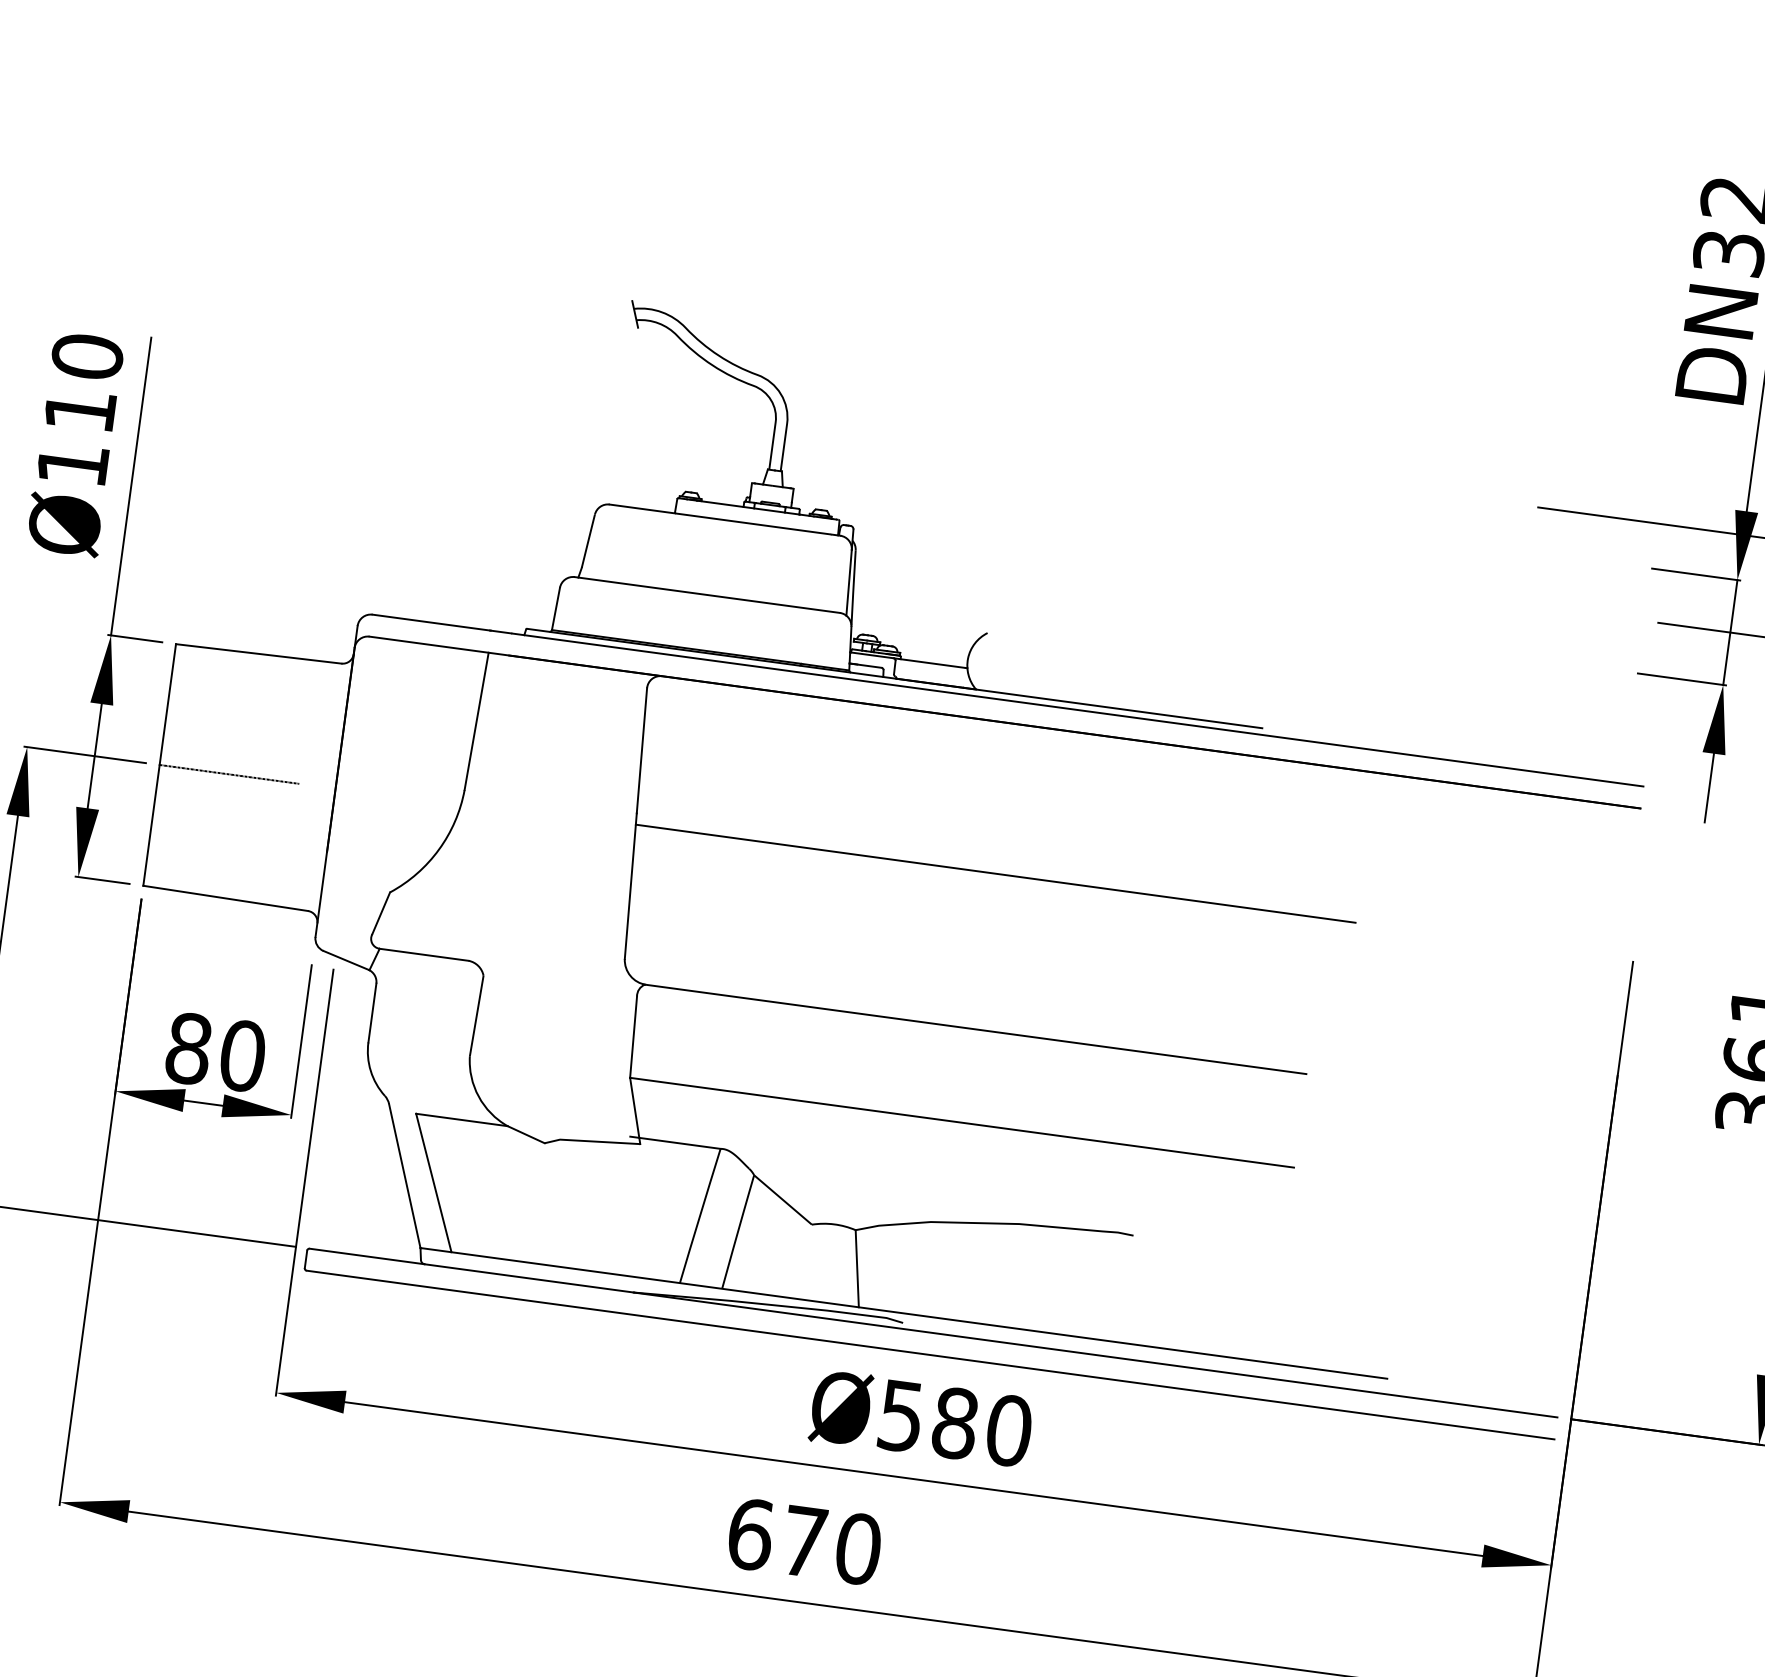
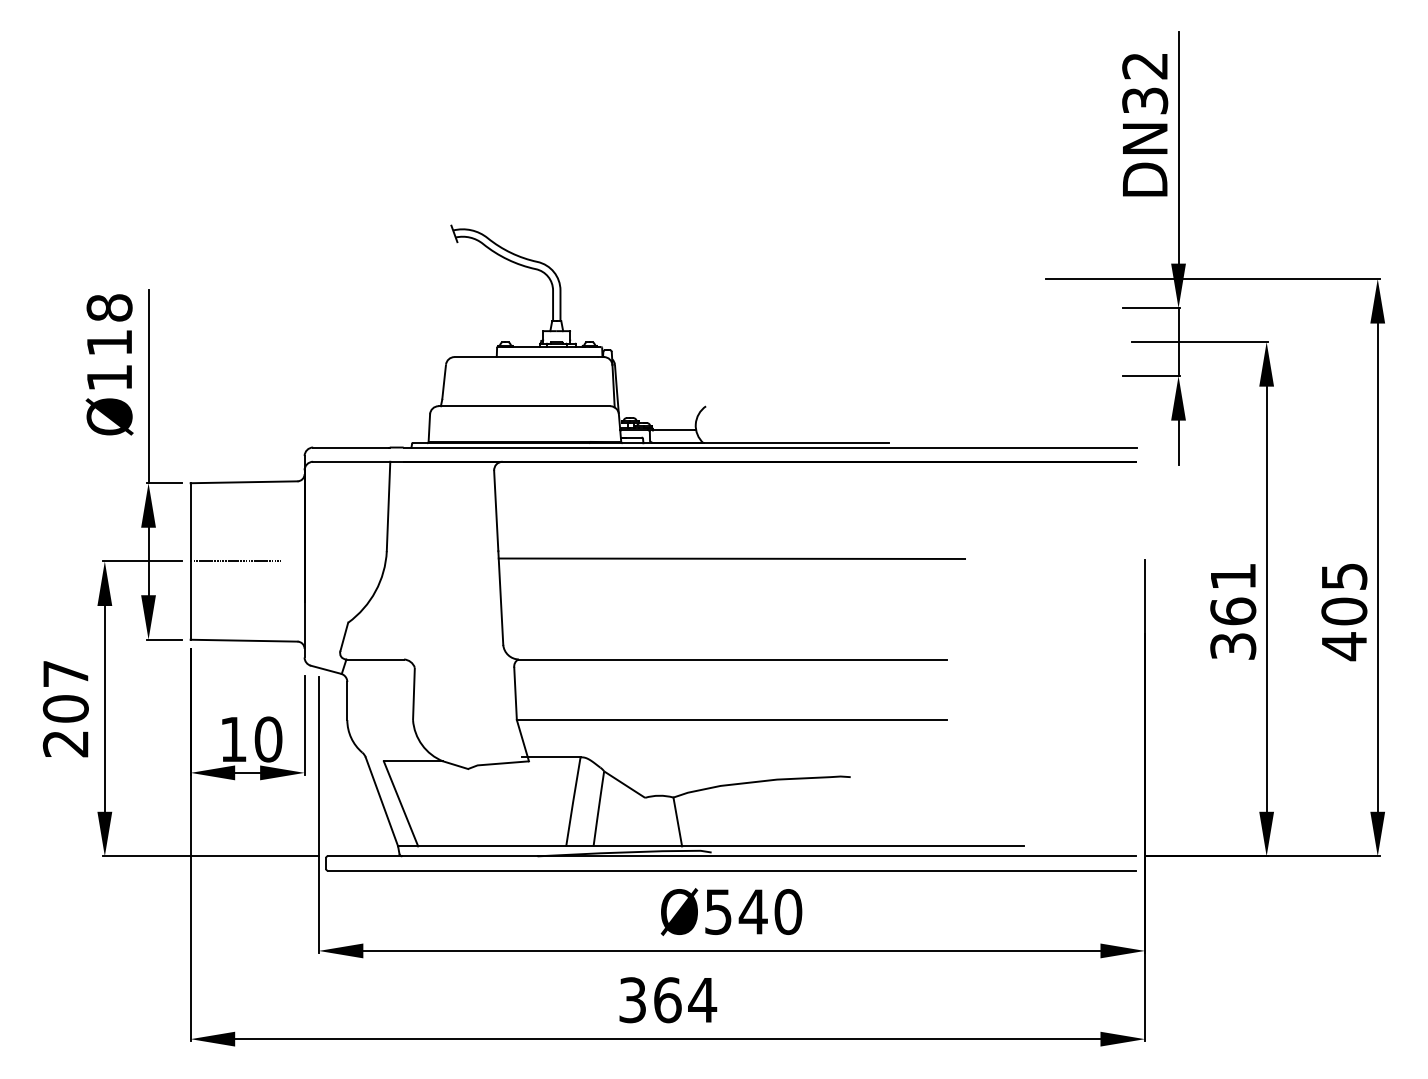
text: (87, 356) -> (109, 307), Ø110 -> Ø118
text: (188, 1048) -> (233, 739), 80 -> 10
text: (953, 1422) -> (752, 911), Ø580 -> Ø540
text: (805, 1542) -> (668, 1000), 670 -> 364

